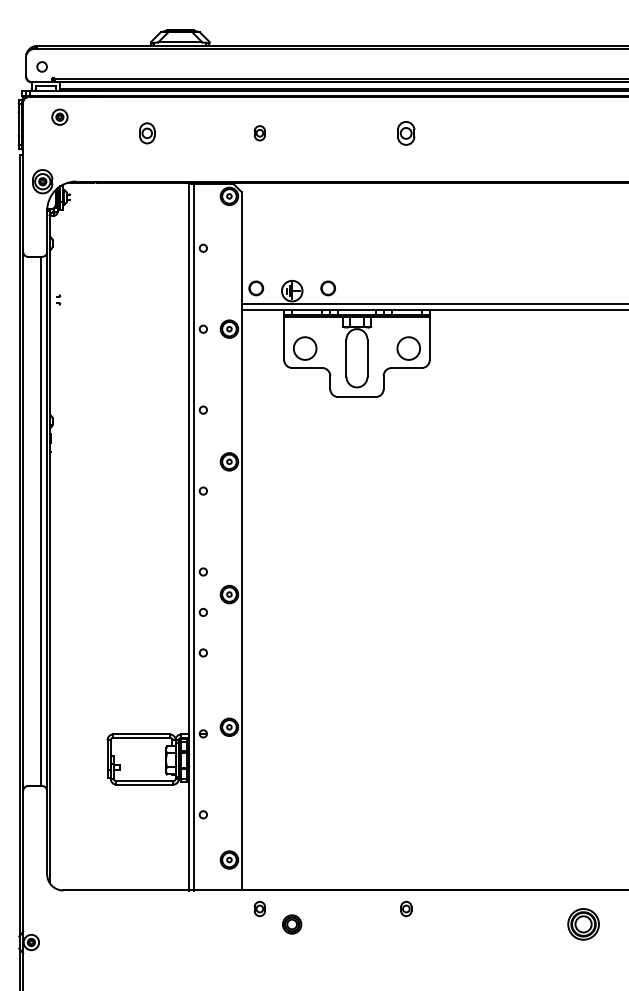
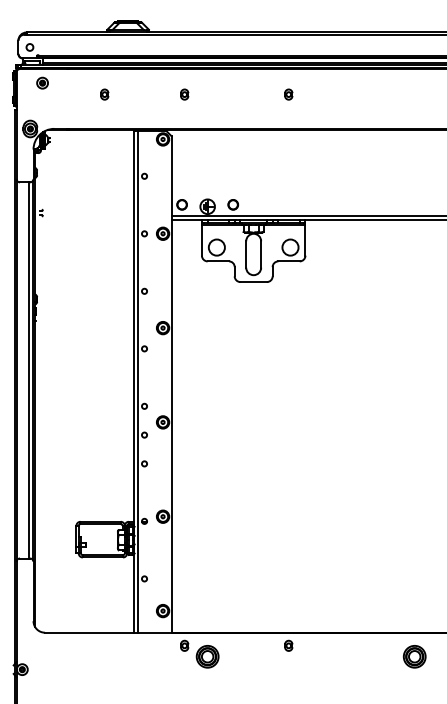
part: (147, 133) -> (104, 94), size x0.71
part: (405, 133) -> (288, 94), size x0.62
part: (291, 923) -> (207, 656), size x1.67

